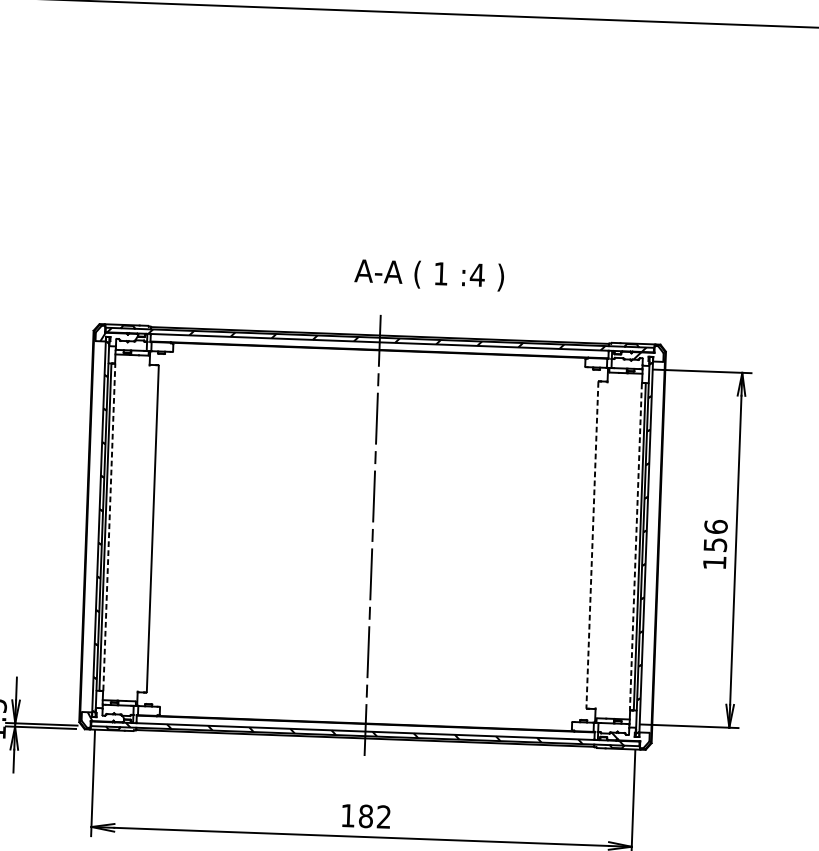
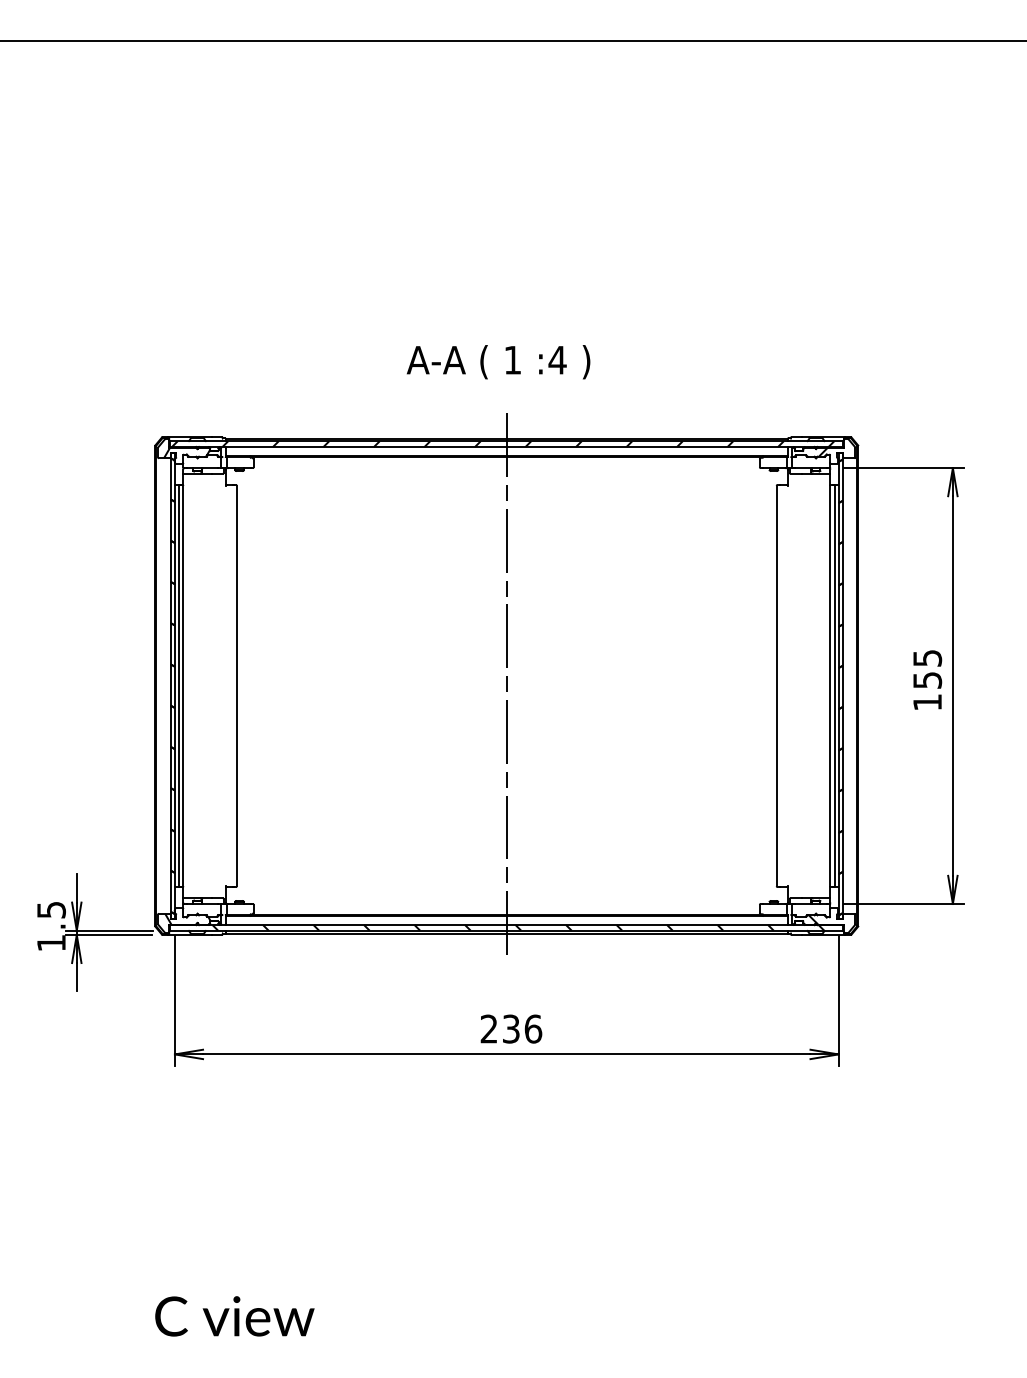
text: (429, 275) -> (498, 362), moved
line: (109, 526) -> (183, 685), dashed -> solid
text: (716, 526) -> (927, 657), 156 -> 155
line: (592, 545) -> (776, 686), dashed -> solid
line: (636, 547) -> (830, 686), dashed -> solid
text: (366, 815) -> (511, 1028), 182 -> 236

